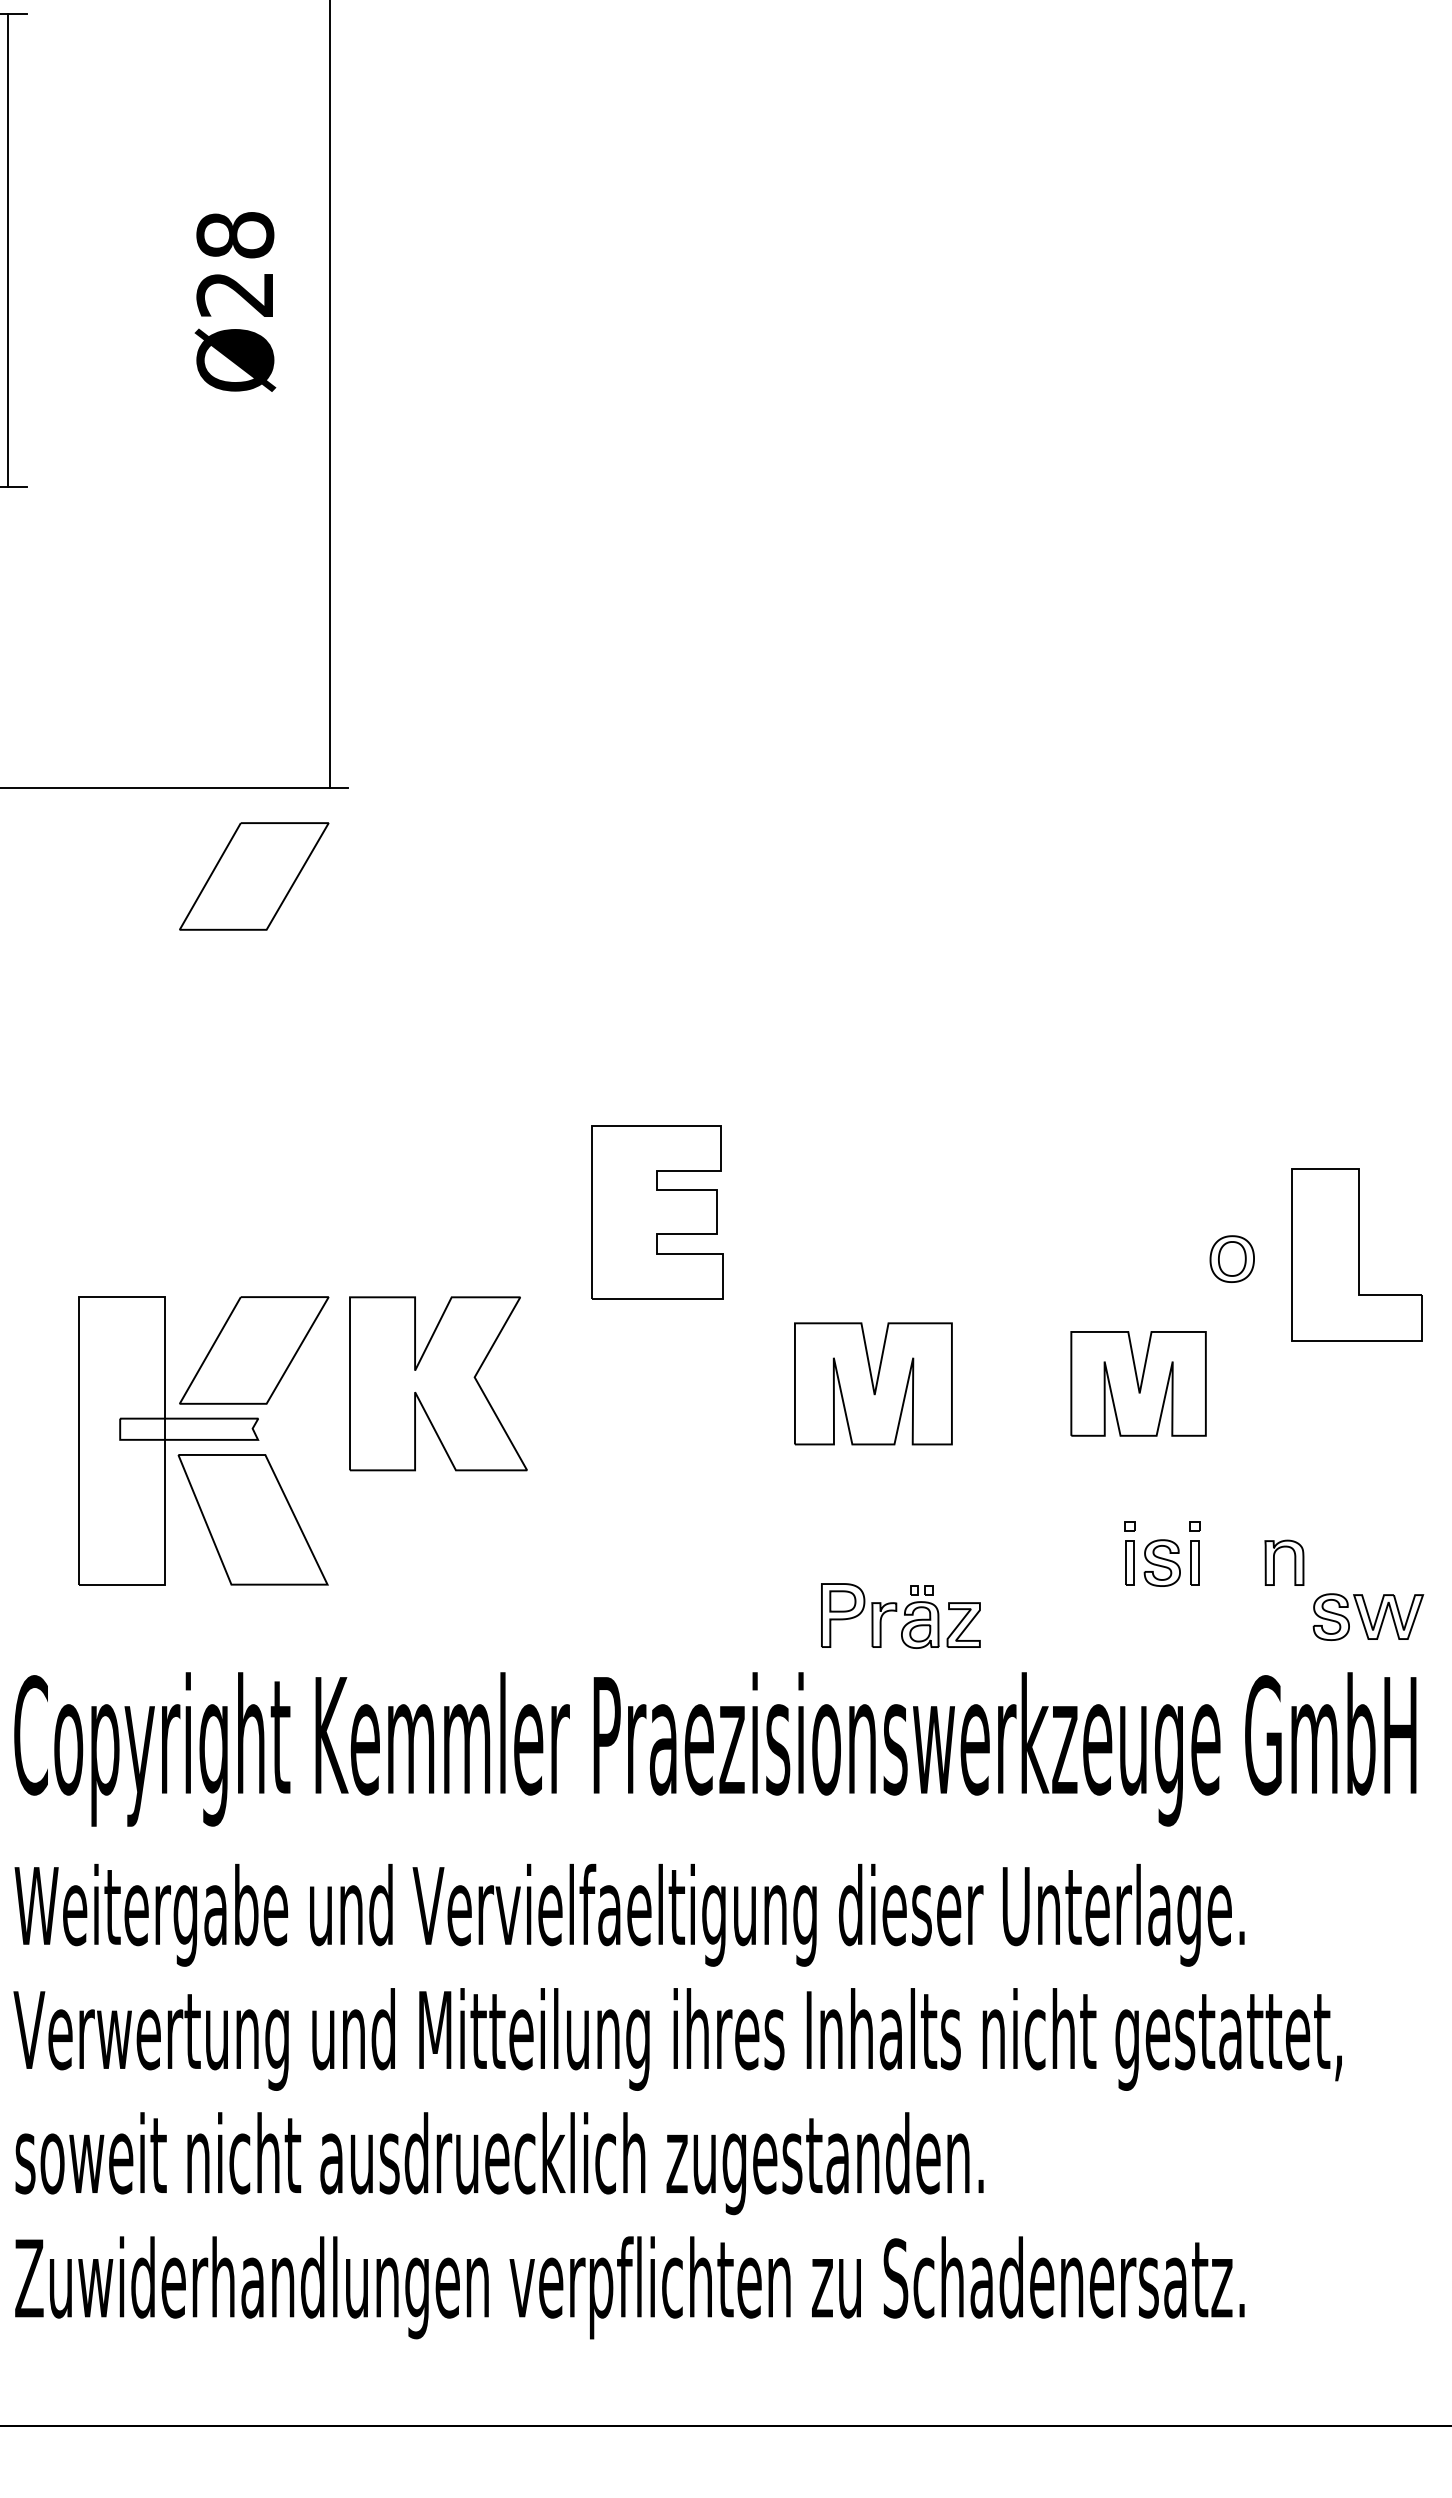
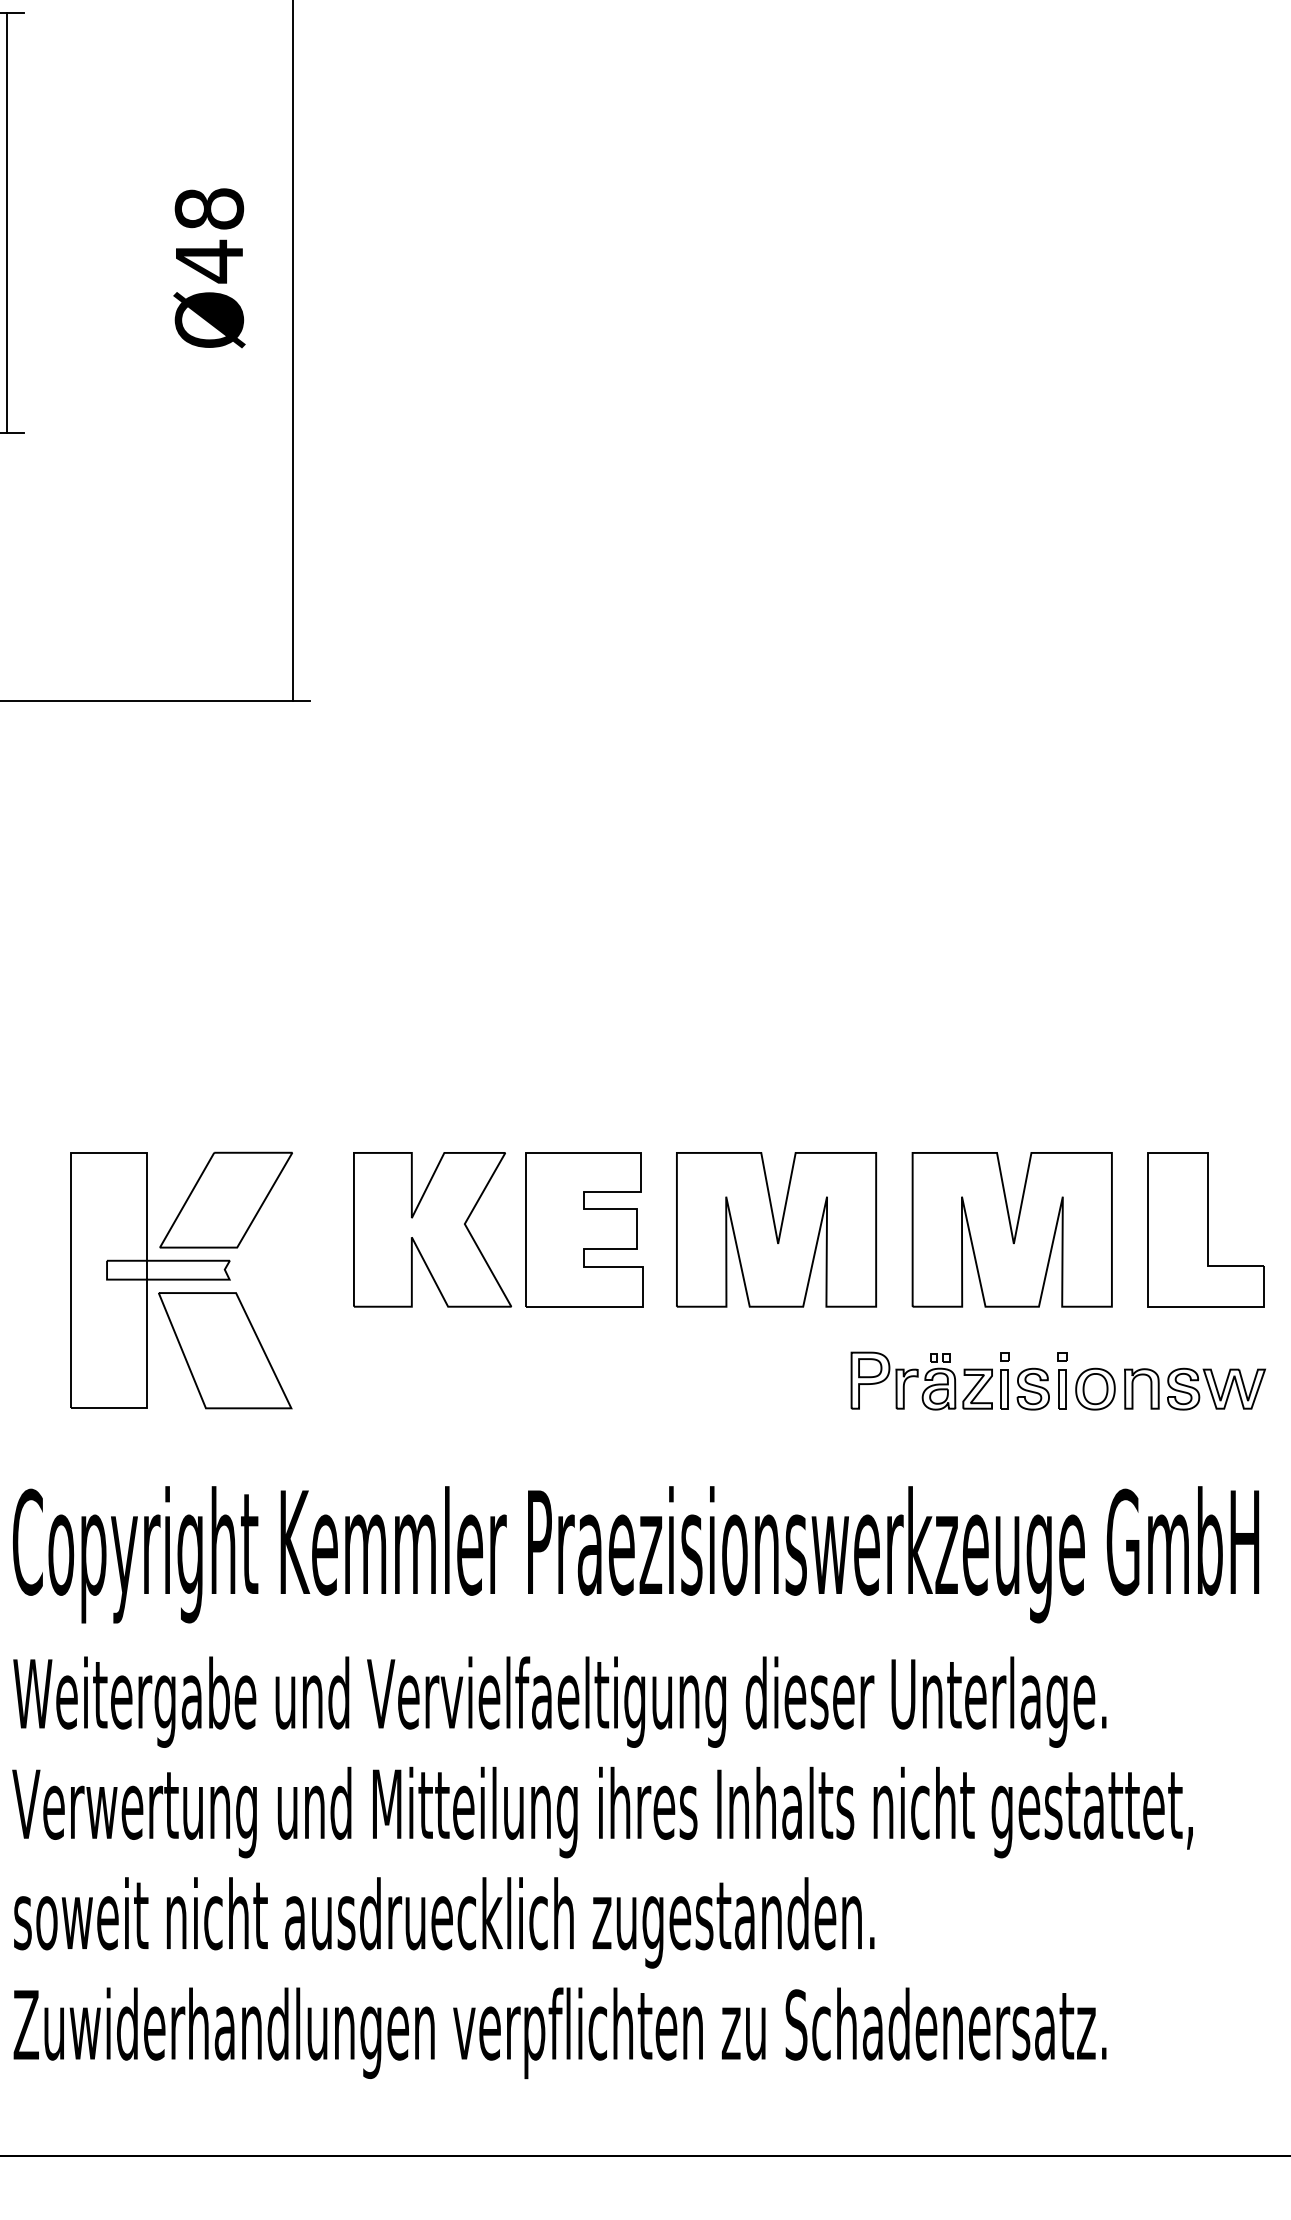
text: (234, 294) -> (208, 261), Ø28 -> Ø48
part: (254, 876) -> (226, 778), removed
part: (657, 1212) -> (584, 1229), moved
part: (1356, 1254) -> (1205, 1229), moved
part: (1231, 1258) -> (1094, 1388), moved
part: (438, 1383) -> (432, 1229), moved
part: (873, 1383) -> (776, 1229), size x1.43
part: (1138, 1383) -> (1012, 1229), size x1.67
part: (900, 1615) -> (921, 1380), moved
part: (1368, 1616) -> (1216, 1388), moved

